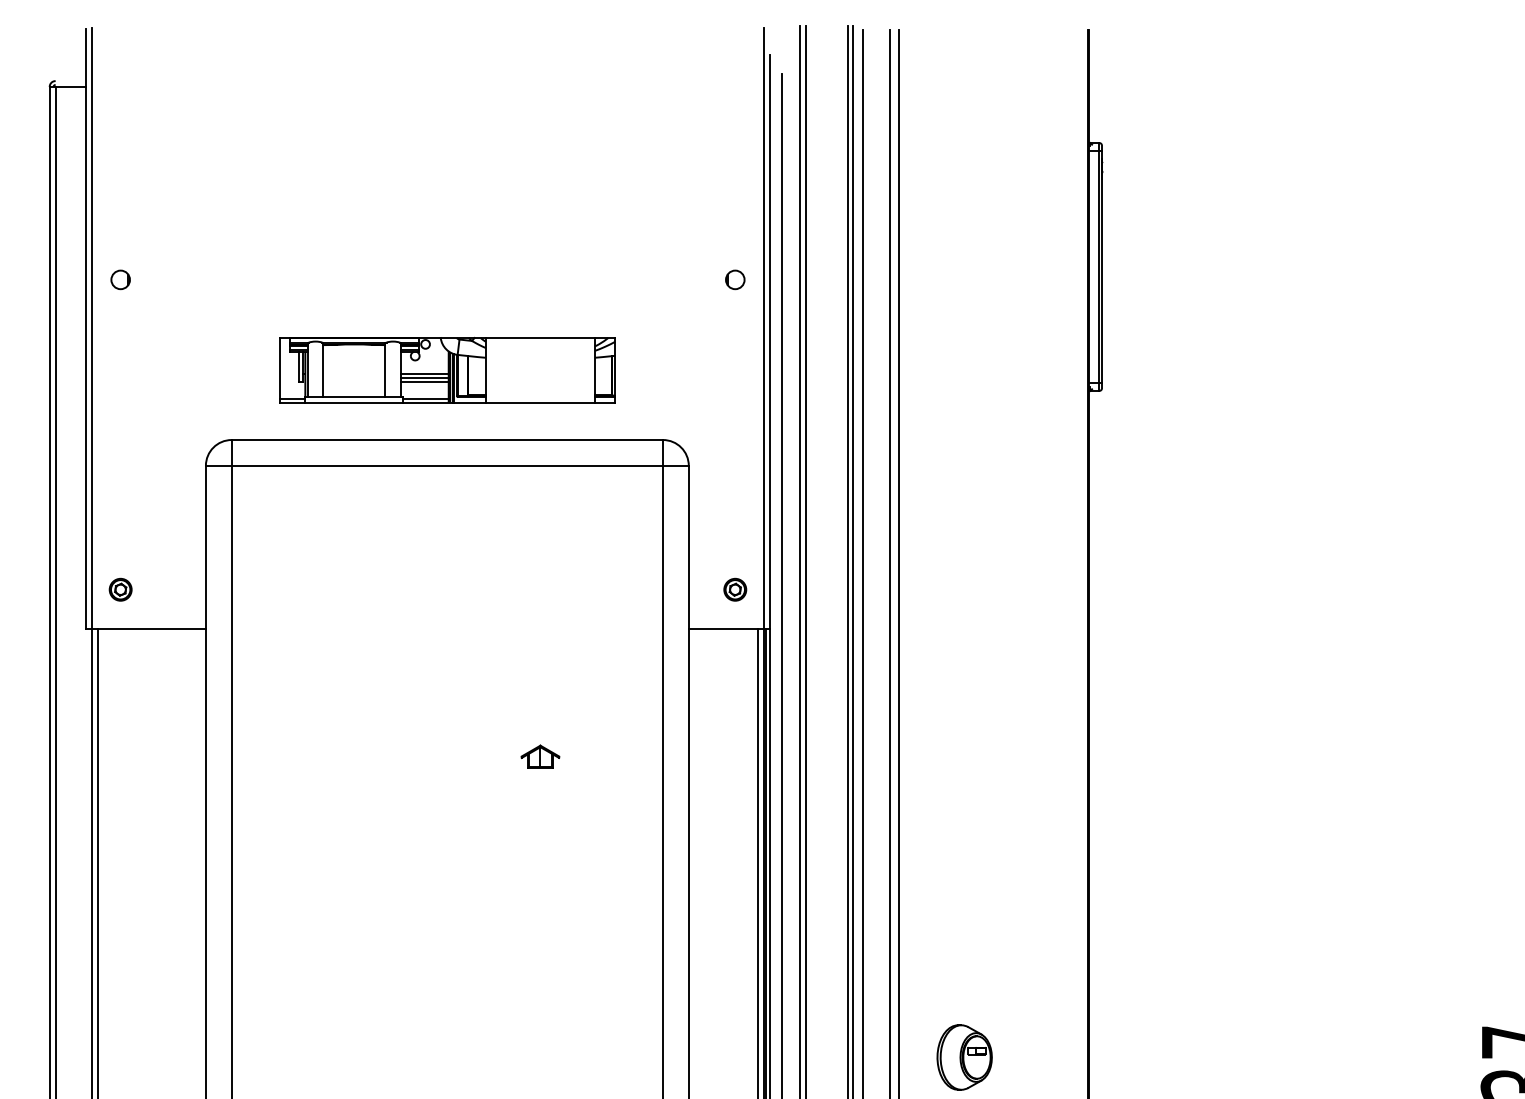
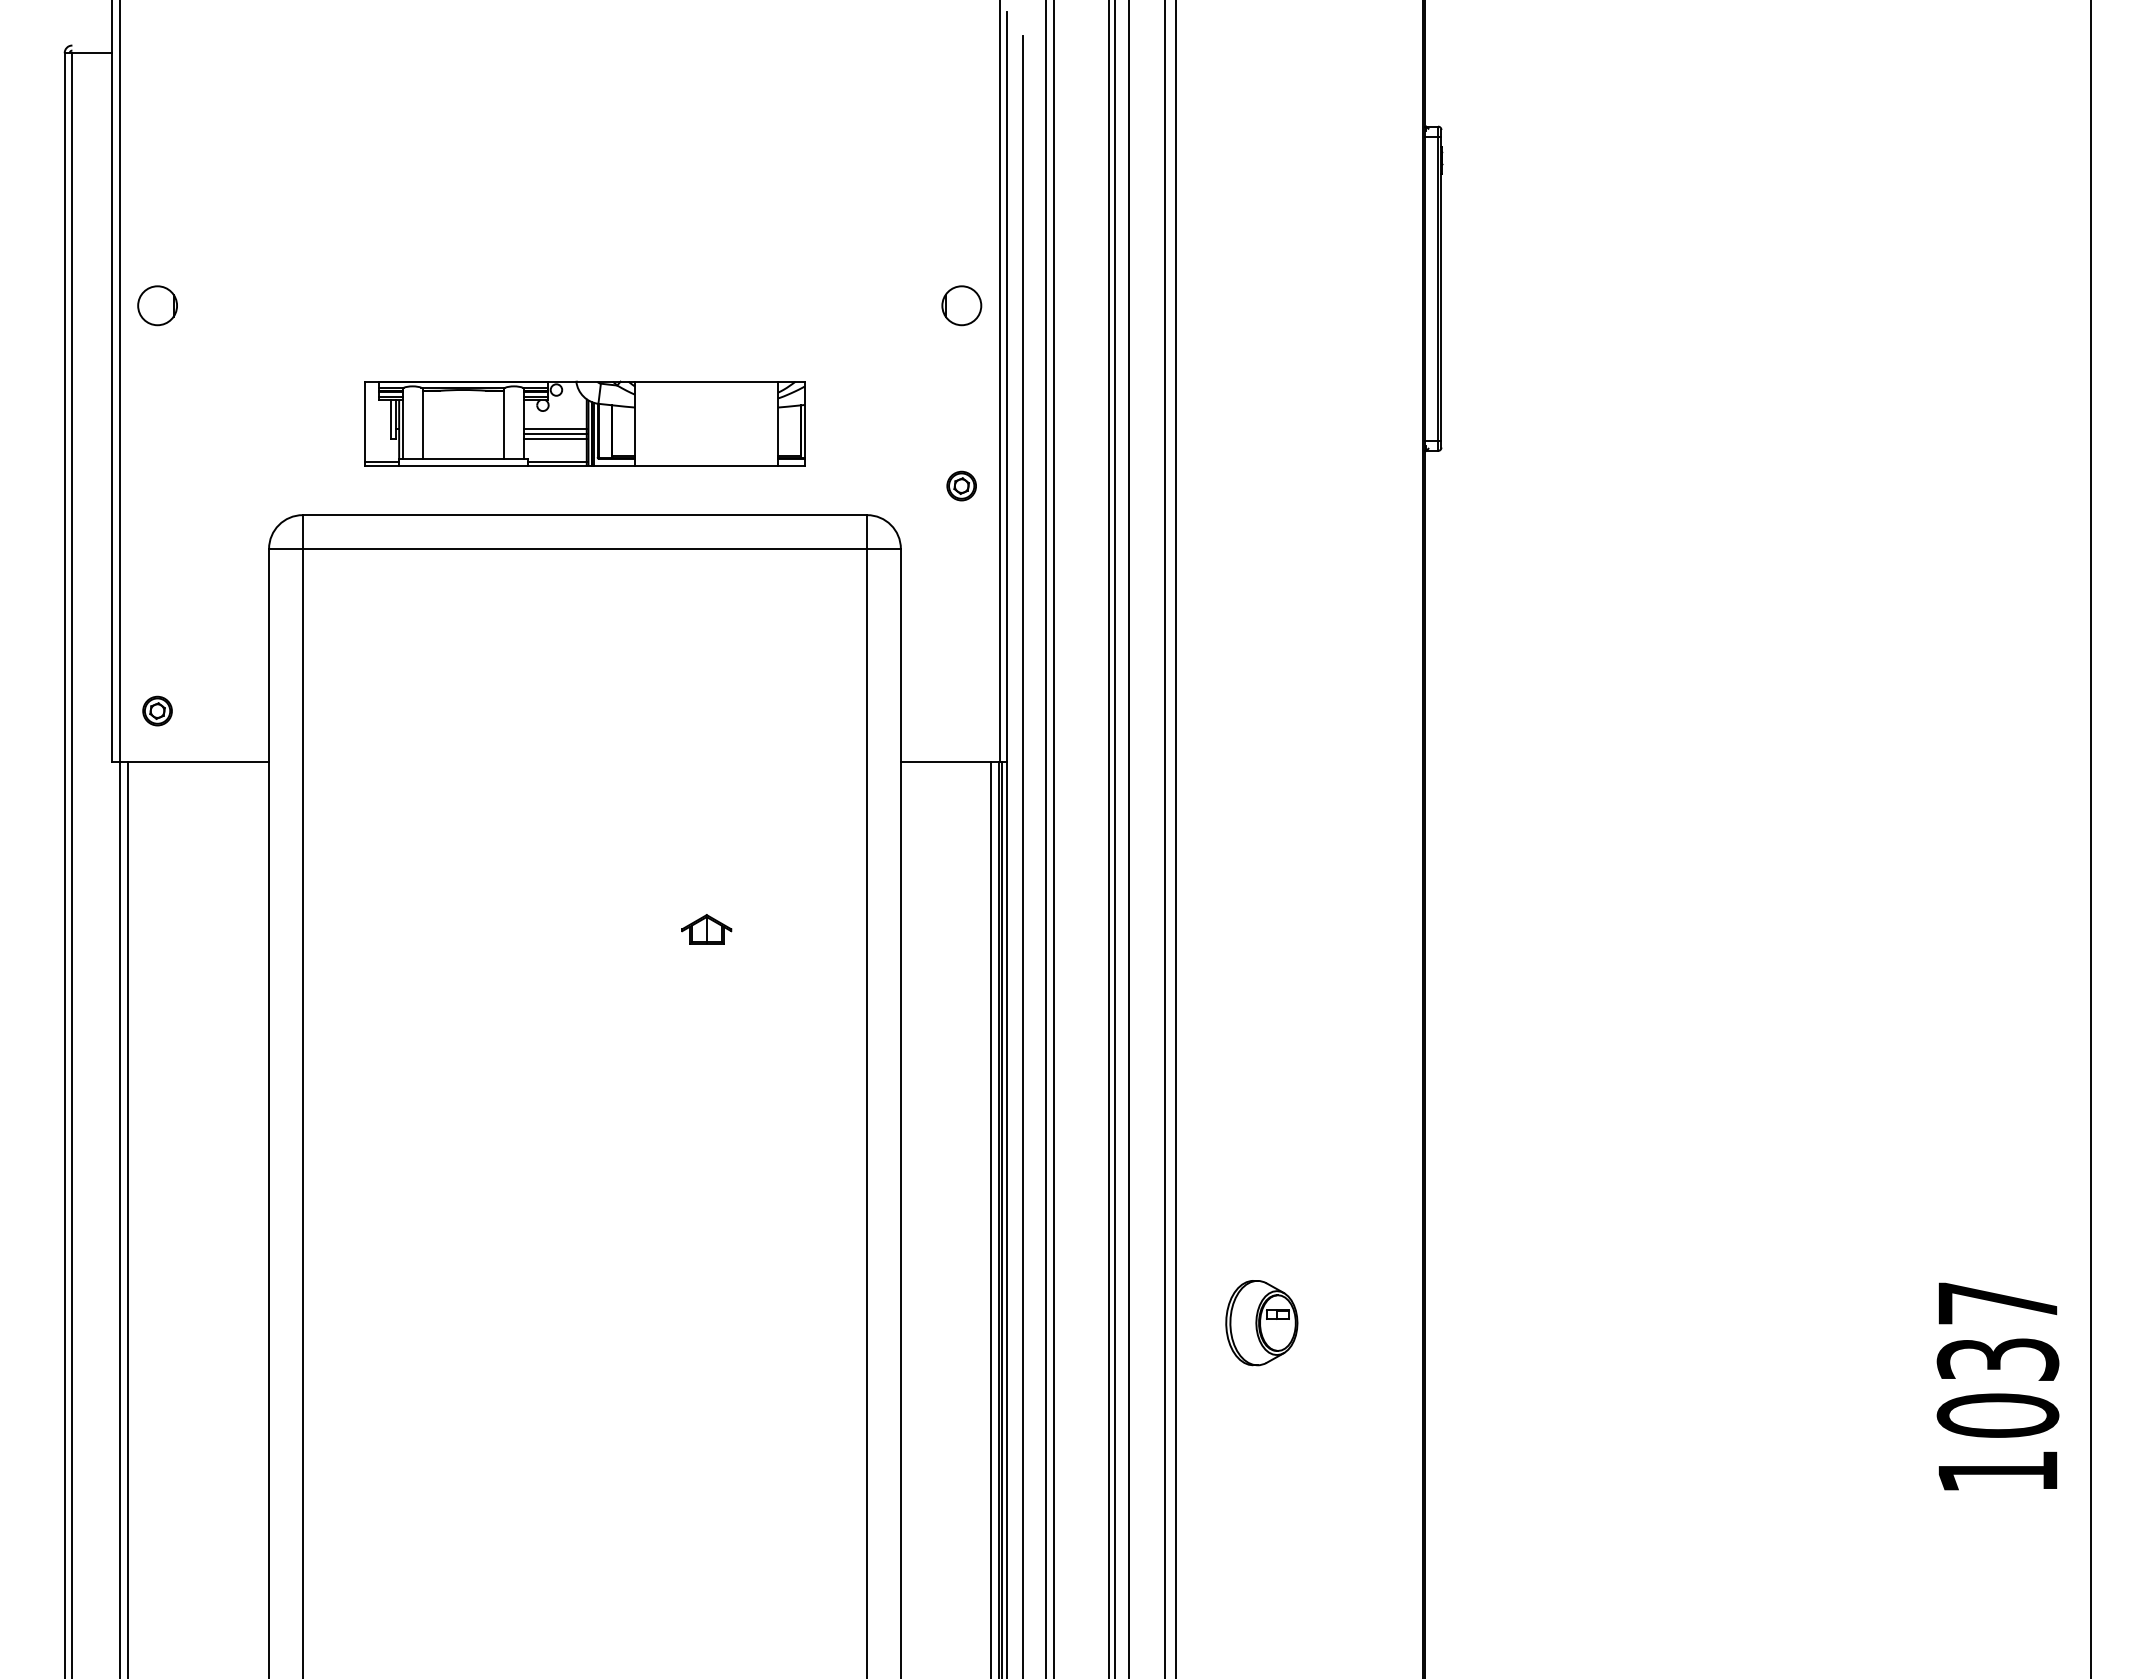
circle: (120, 279) -> (157, 305), size x1.6
part: (735, 279) -> (961, 305), size x1.6
part: (735, 589) -> (961, 485), moved

